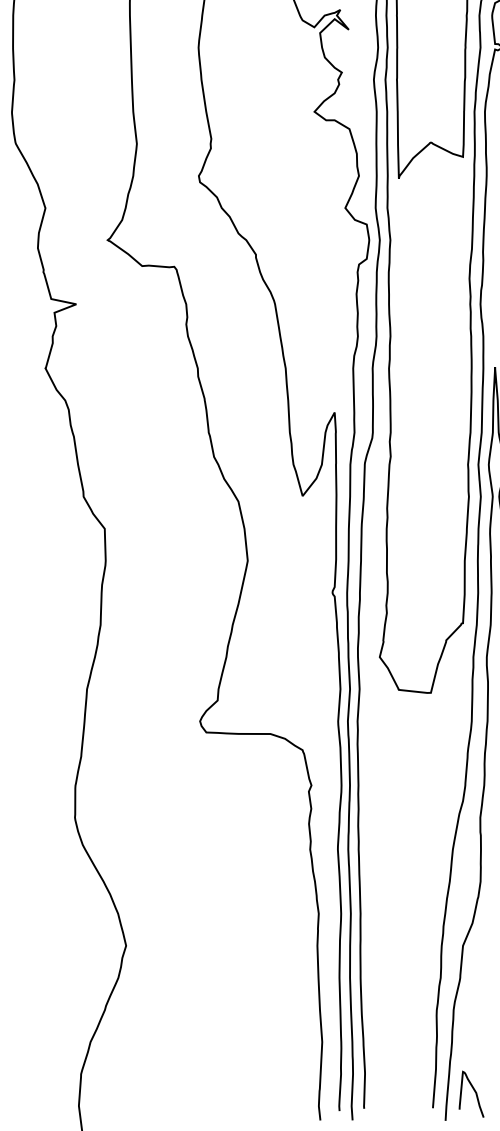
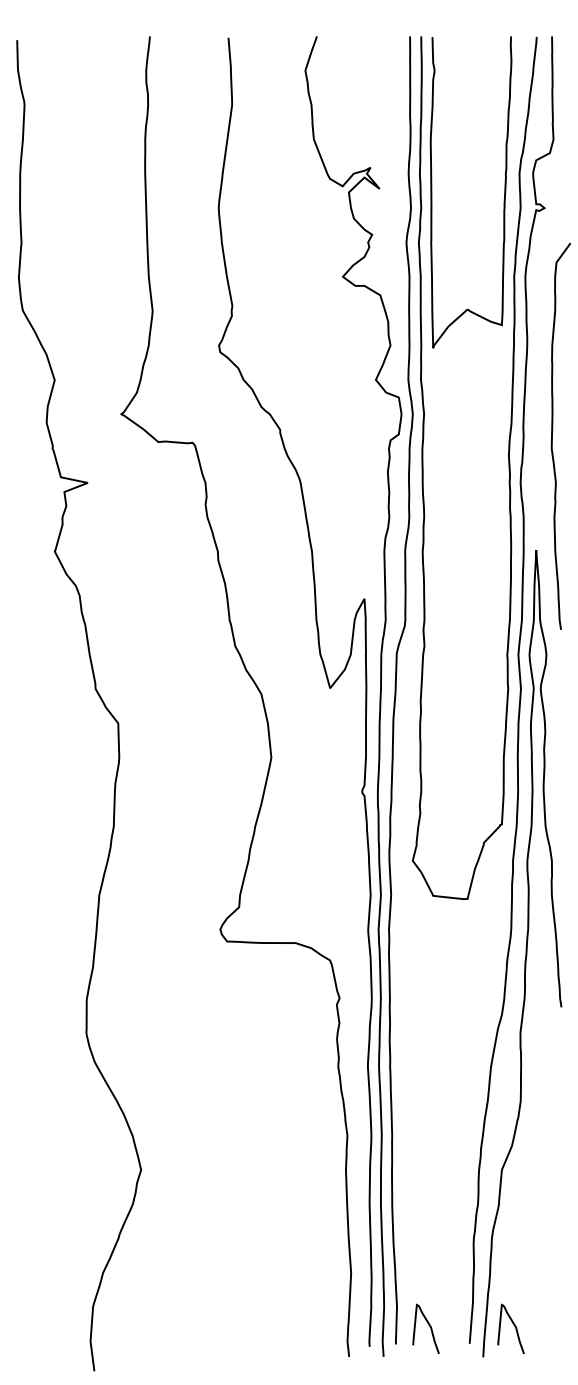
curve: (394, 1091) -> (428, 1325), added

